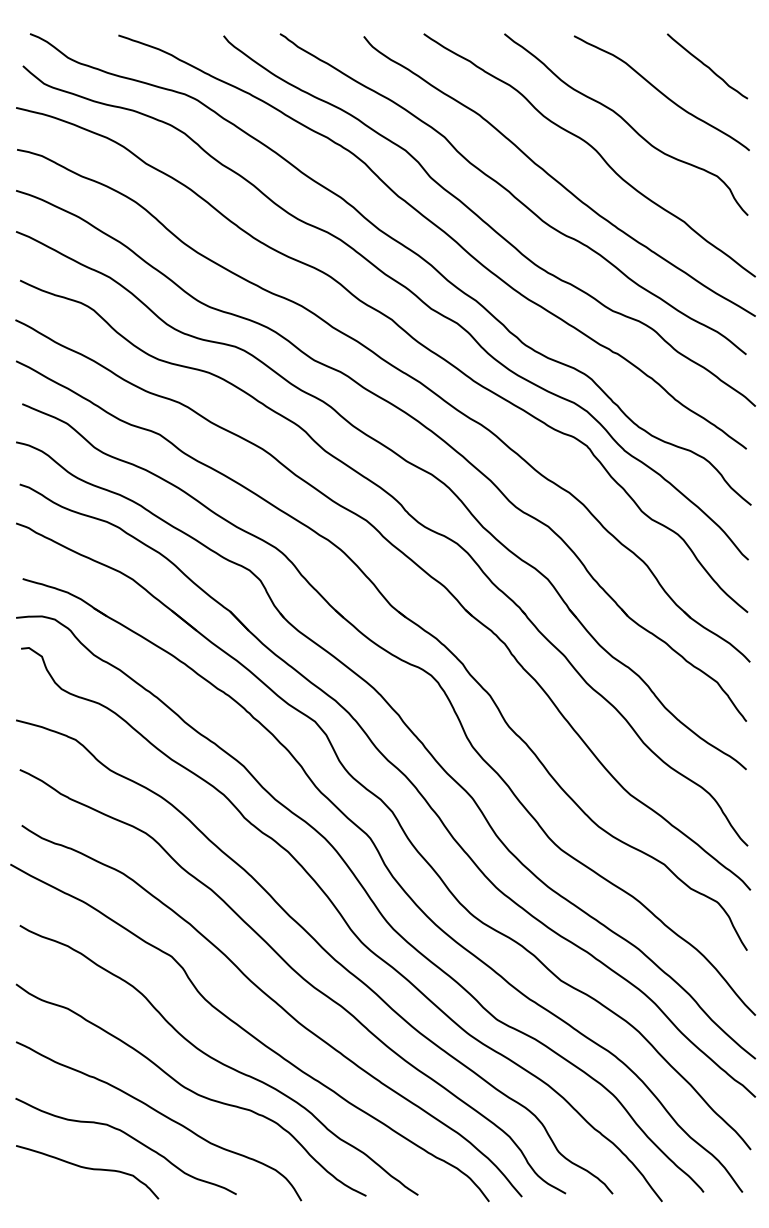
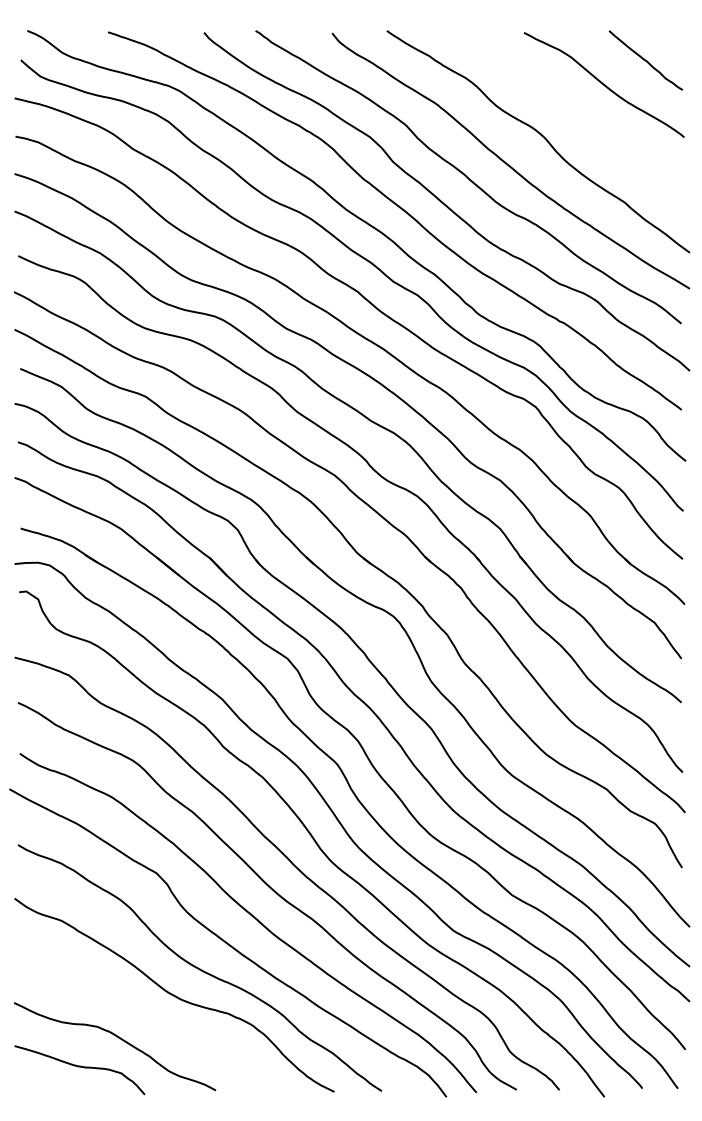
curve: (625, 123) -> (571, 112), removed
curve: (161, 1115) -> (147, 1018), removed

